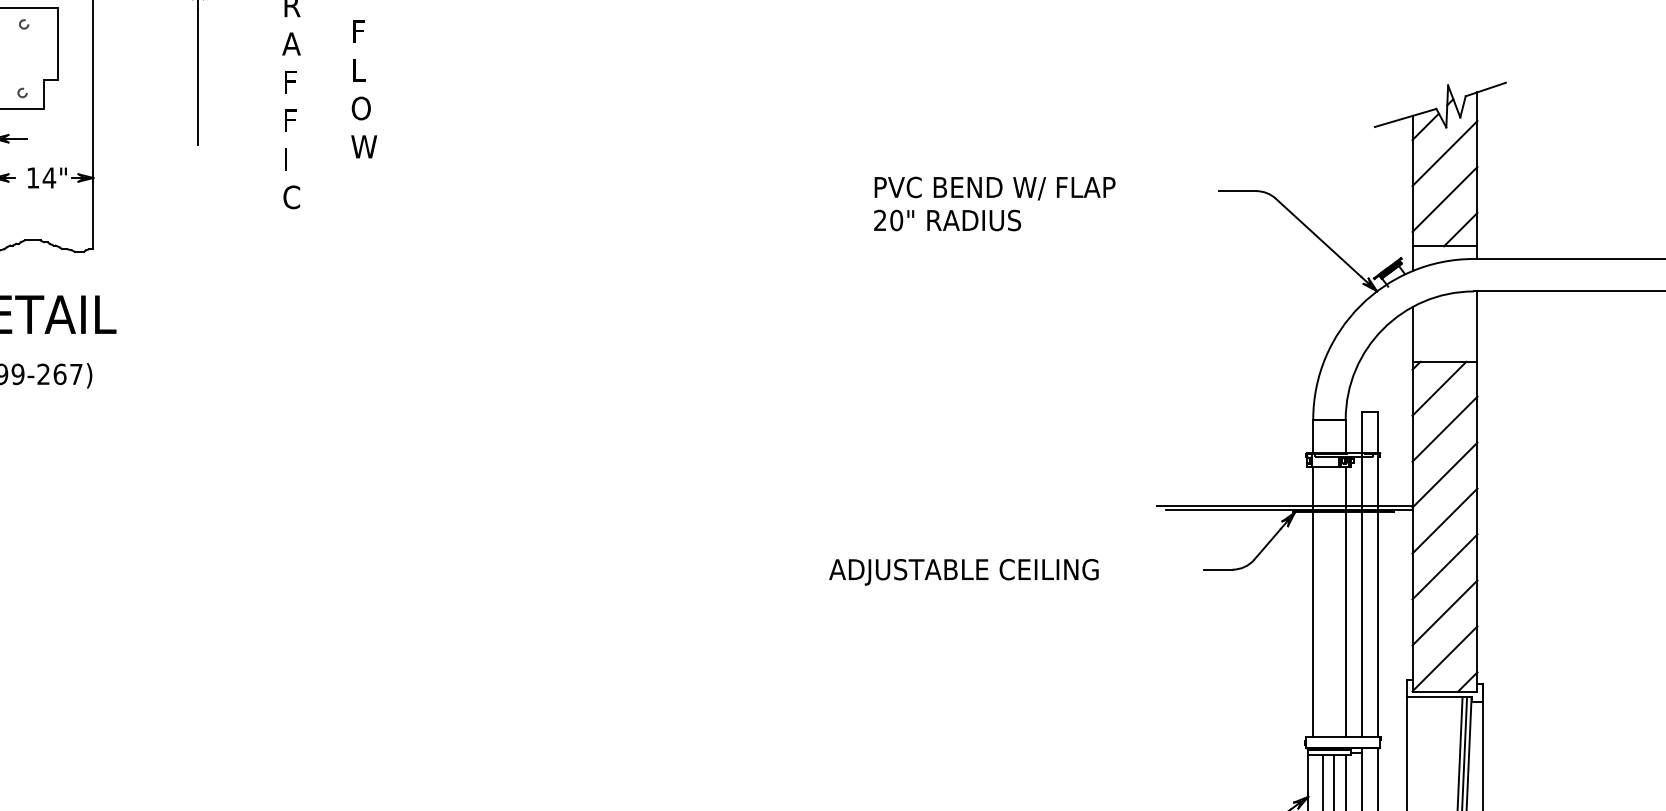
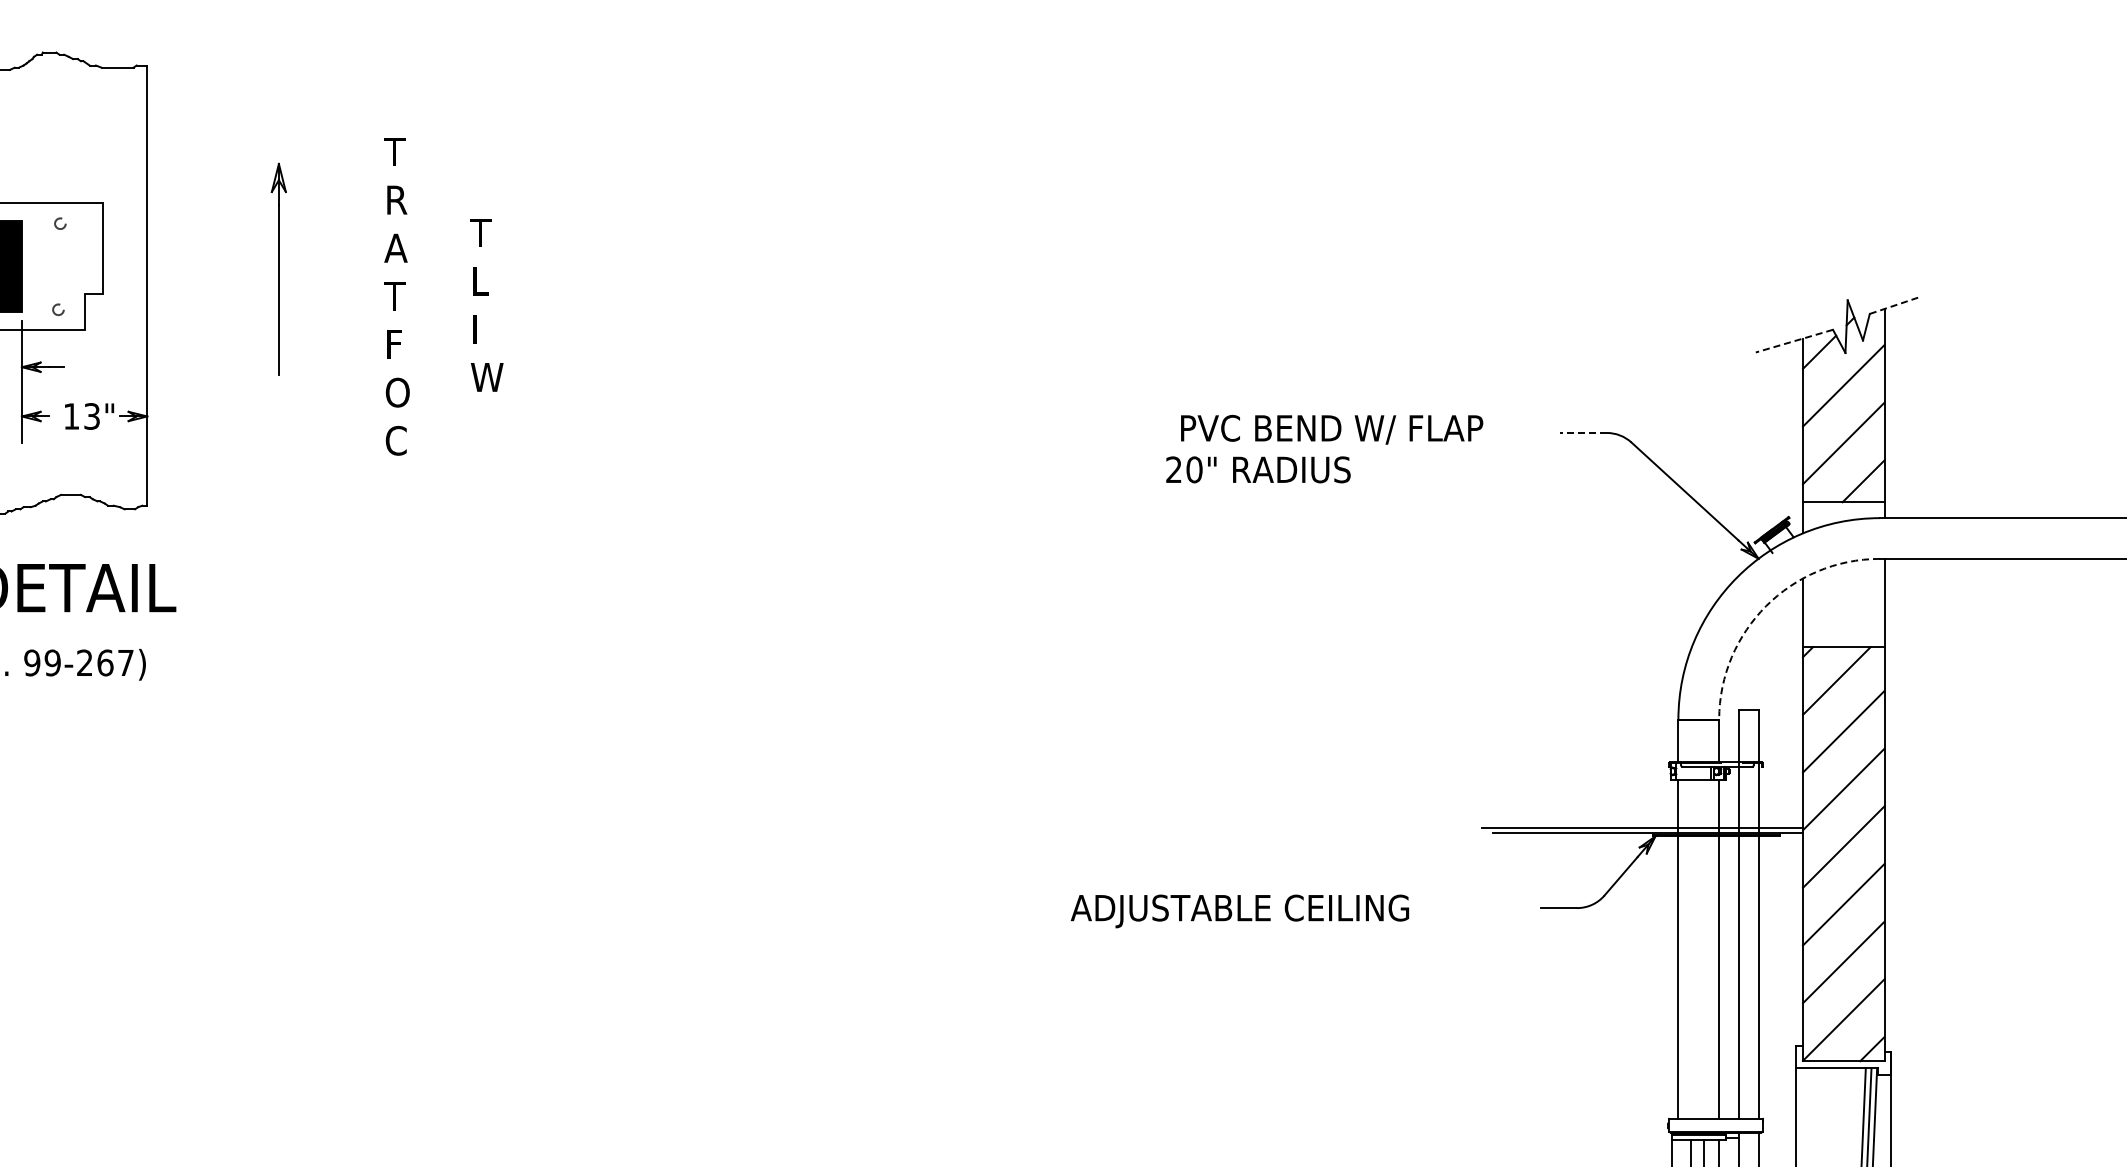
text: (358, 31) -> (480, 232), F -> T
text: (290, 82) -> (394, 296), F -> T
line: (1486, 89) -> (1895, 305), solid -> dashed
text: (361, 108) -> (483, 329), O -> I
line: (1404, 118) -> (1793, 341), solid -> dashed
text: (292, 158) -> (397, 392), I -> O
text: (48, 178) -> (91, 416), 14" -> 13"
text: (995, 188) -> (1332, 429), moved
line: (1237, 190) -> (1583, 432), solid -> dashed
text: (947, 220) -> (1258, 469), moved
arc: (1383, 329) -> (1766, 606), solid -> dashed

